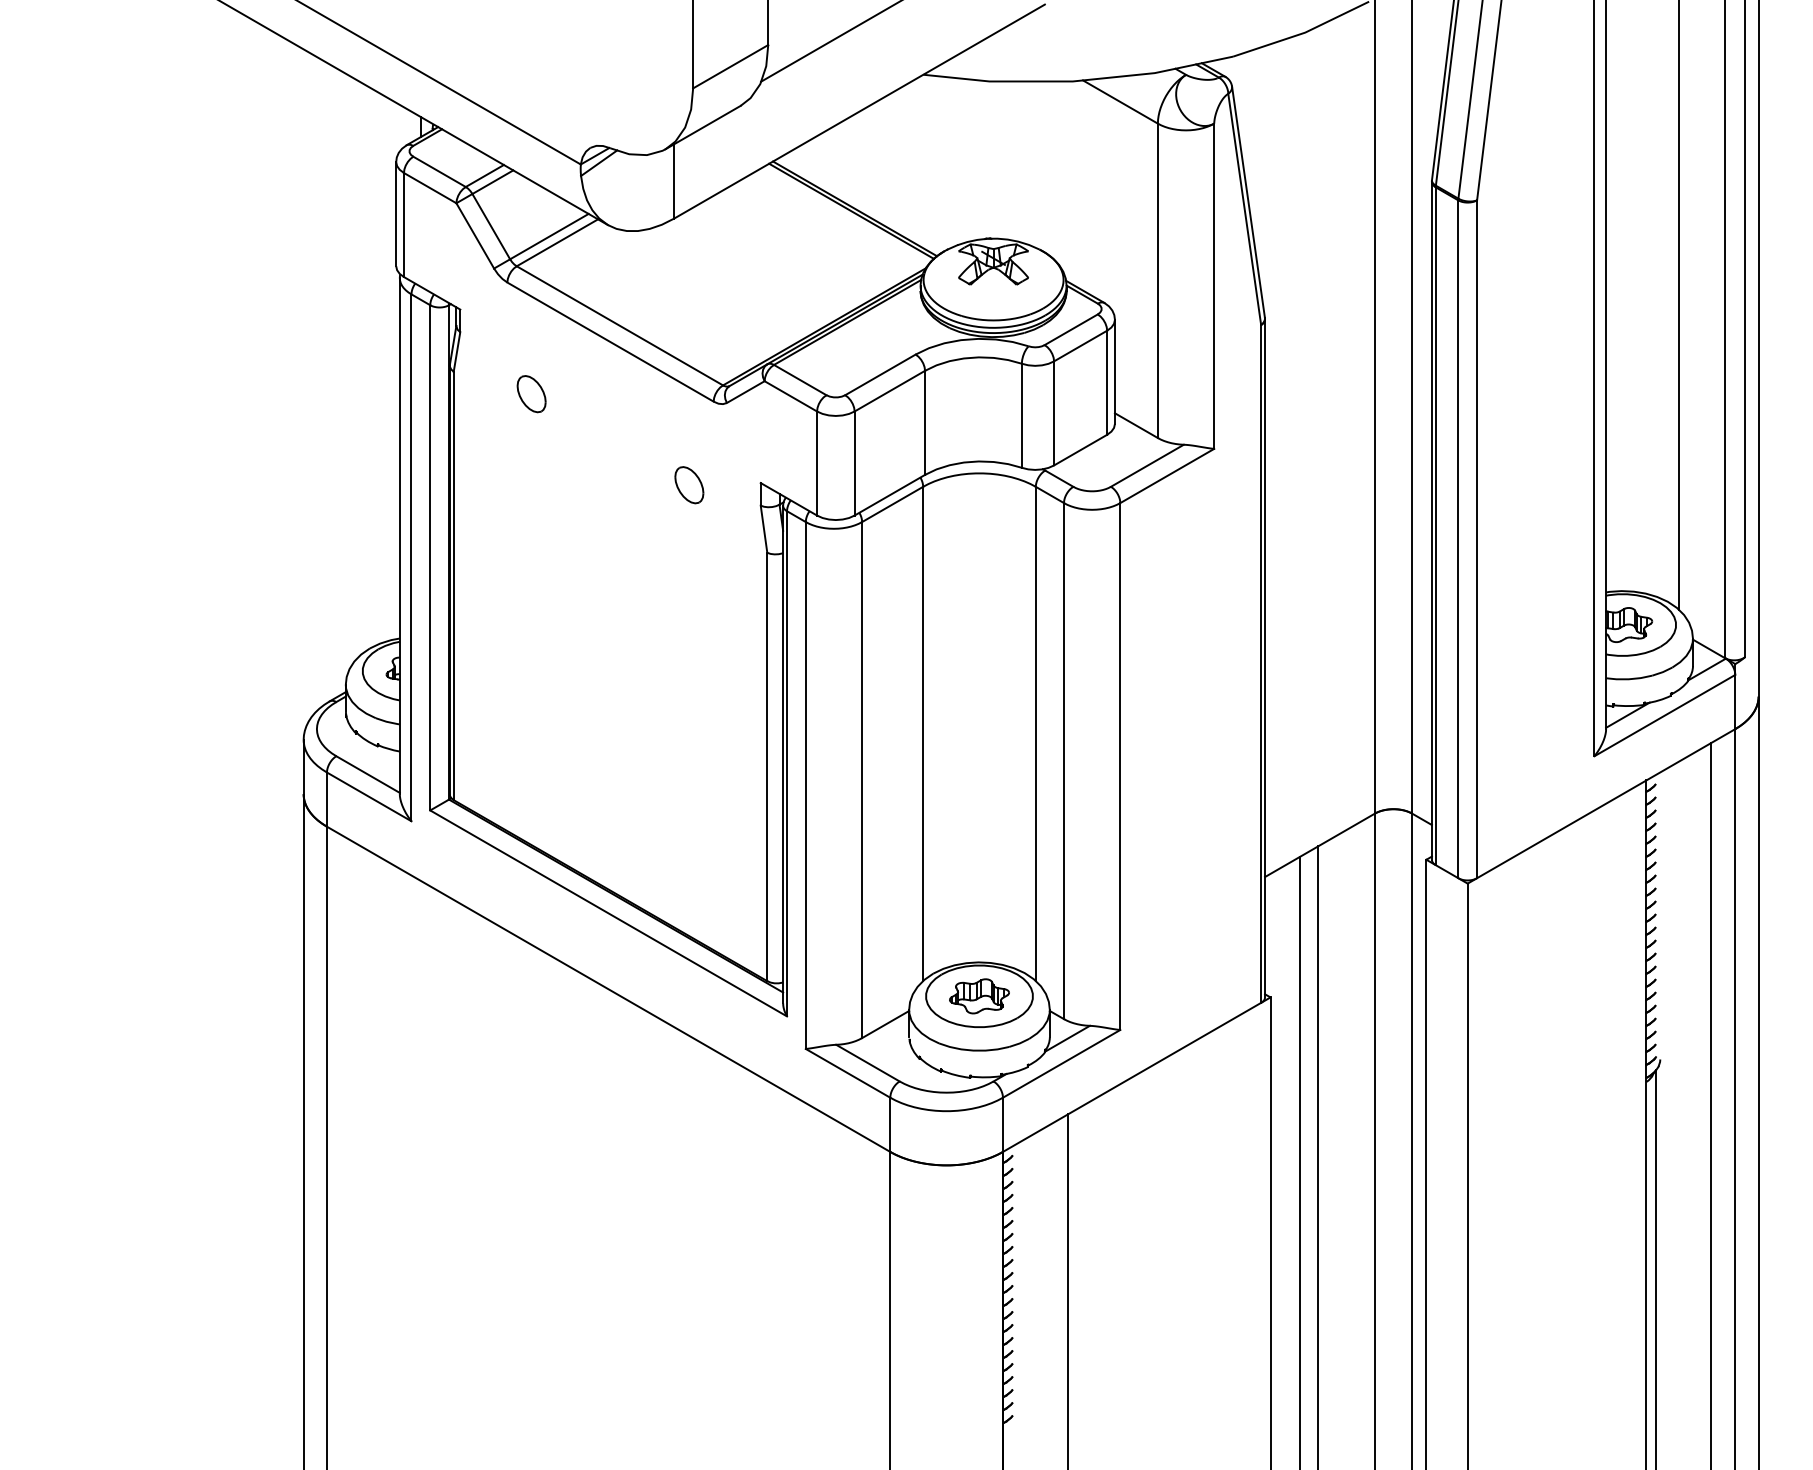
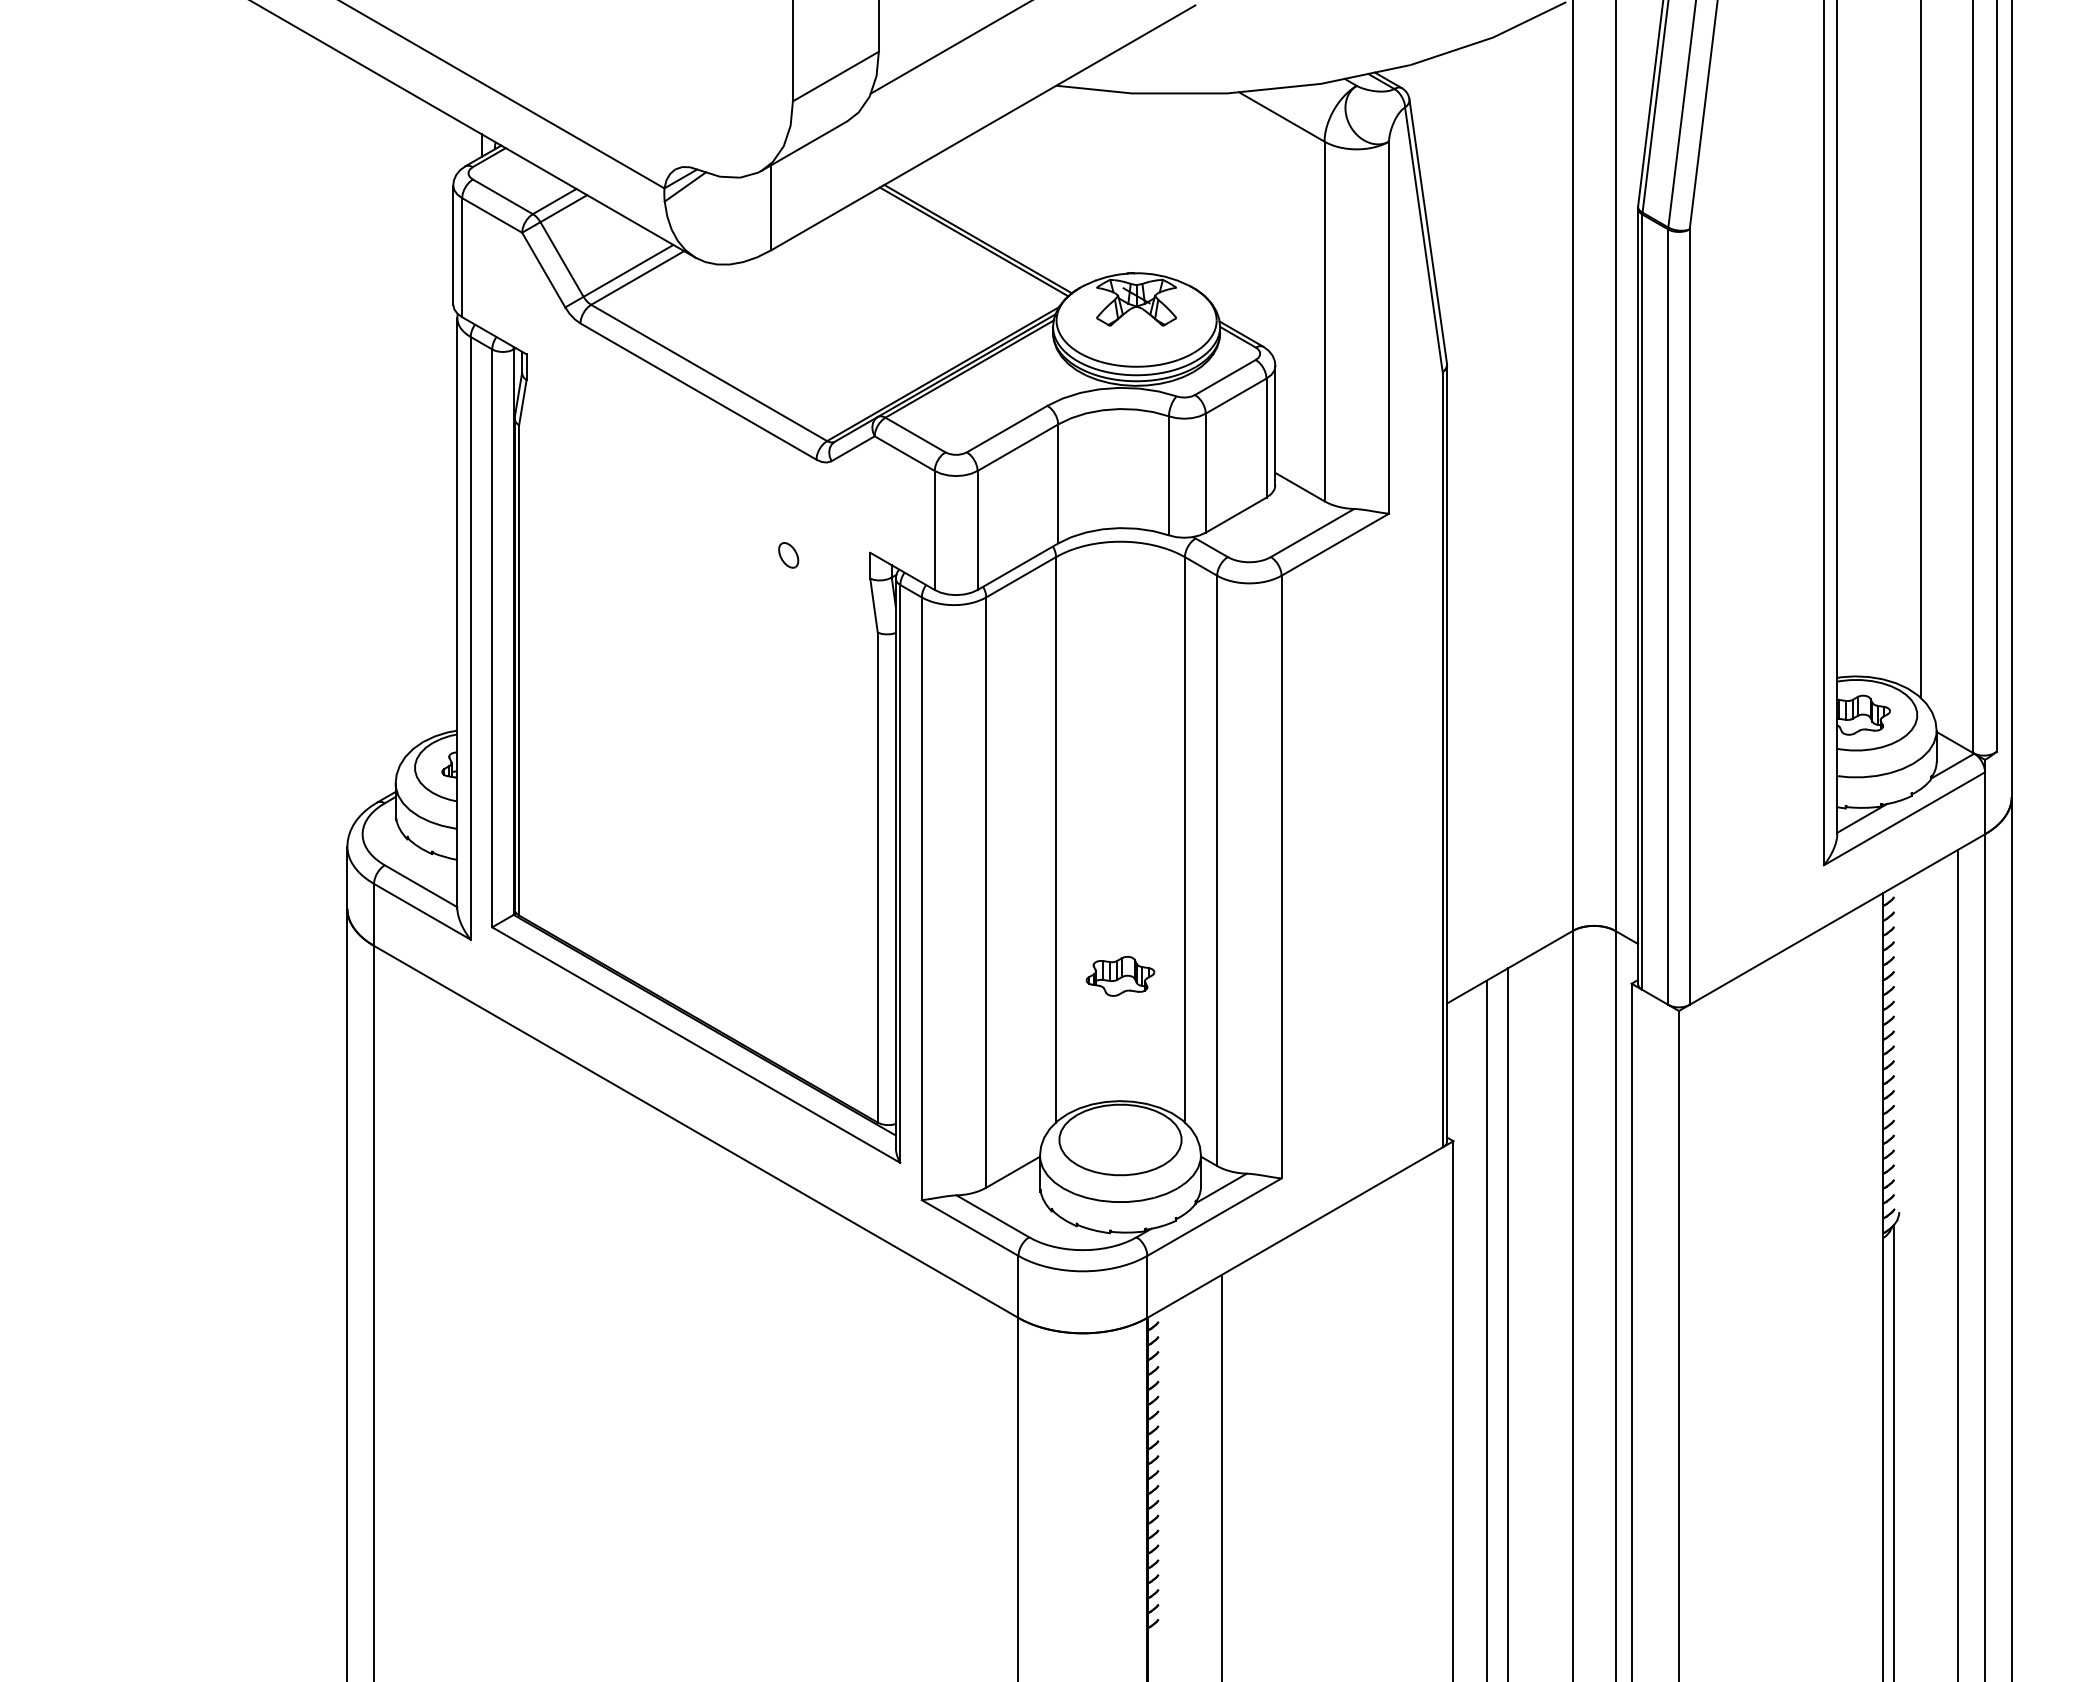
part: (531, 394) -> (608, 451), removed
part: (689, 485) -> (788, 555), size x0.6
part: (979, 996) -> (1120, 976), moved

